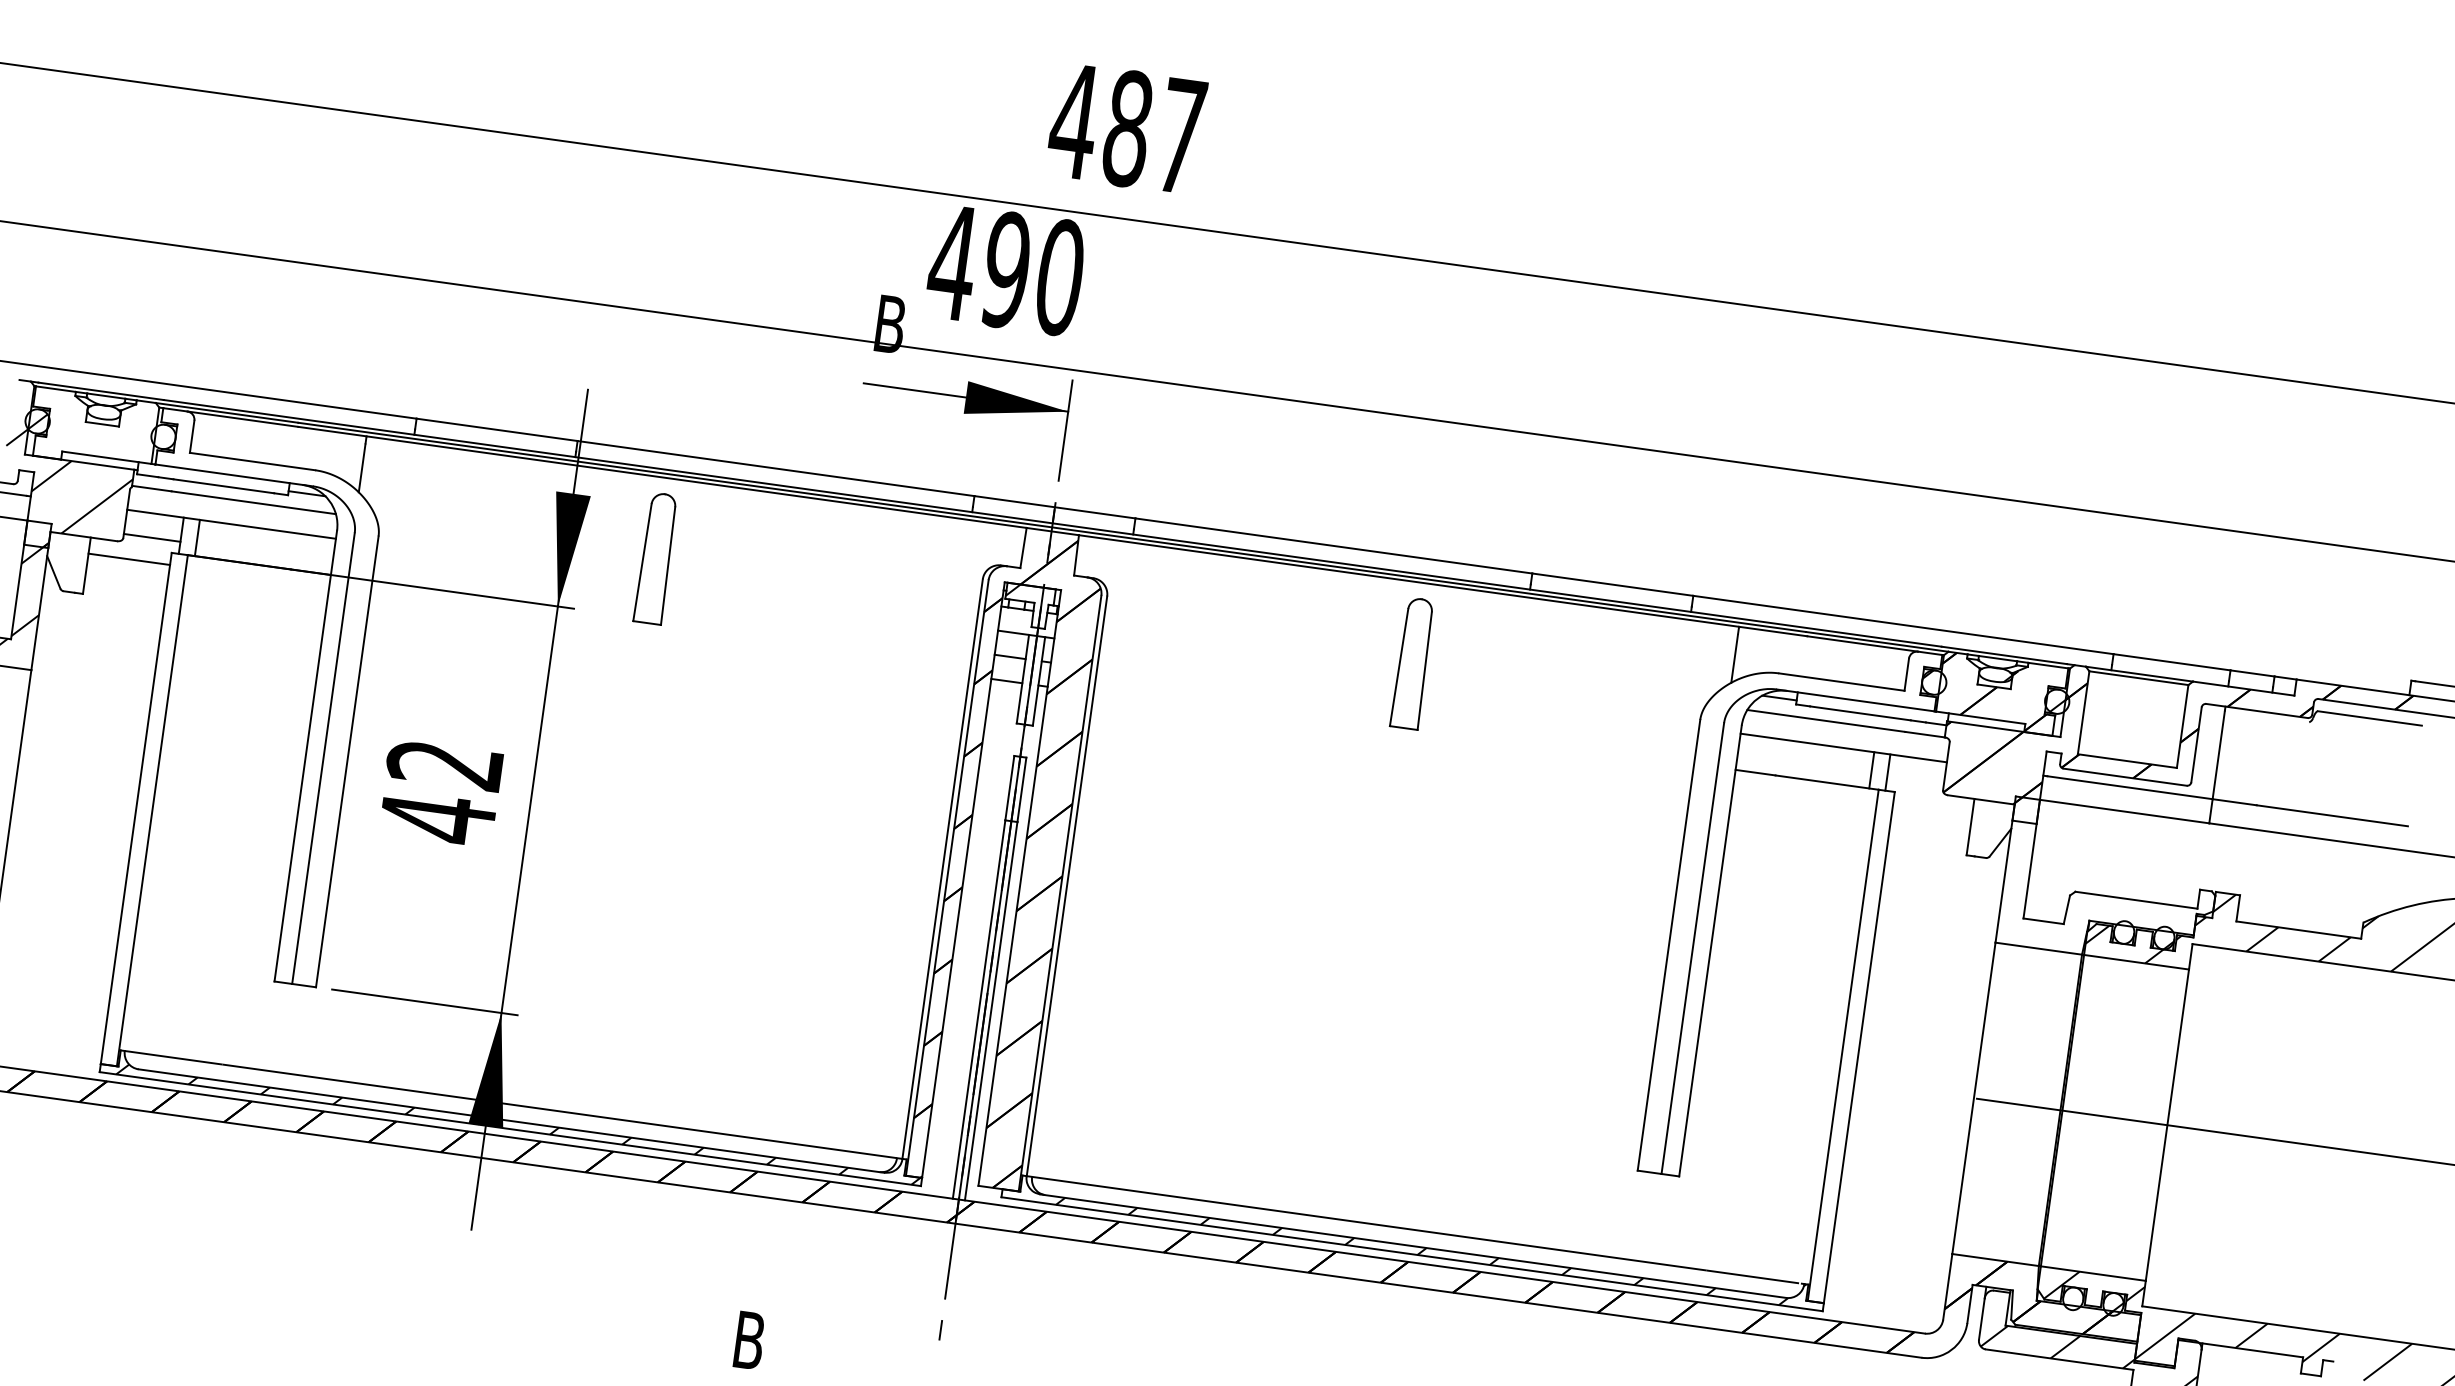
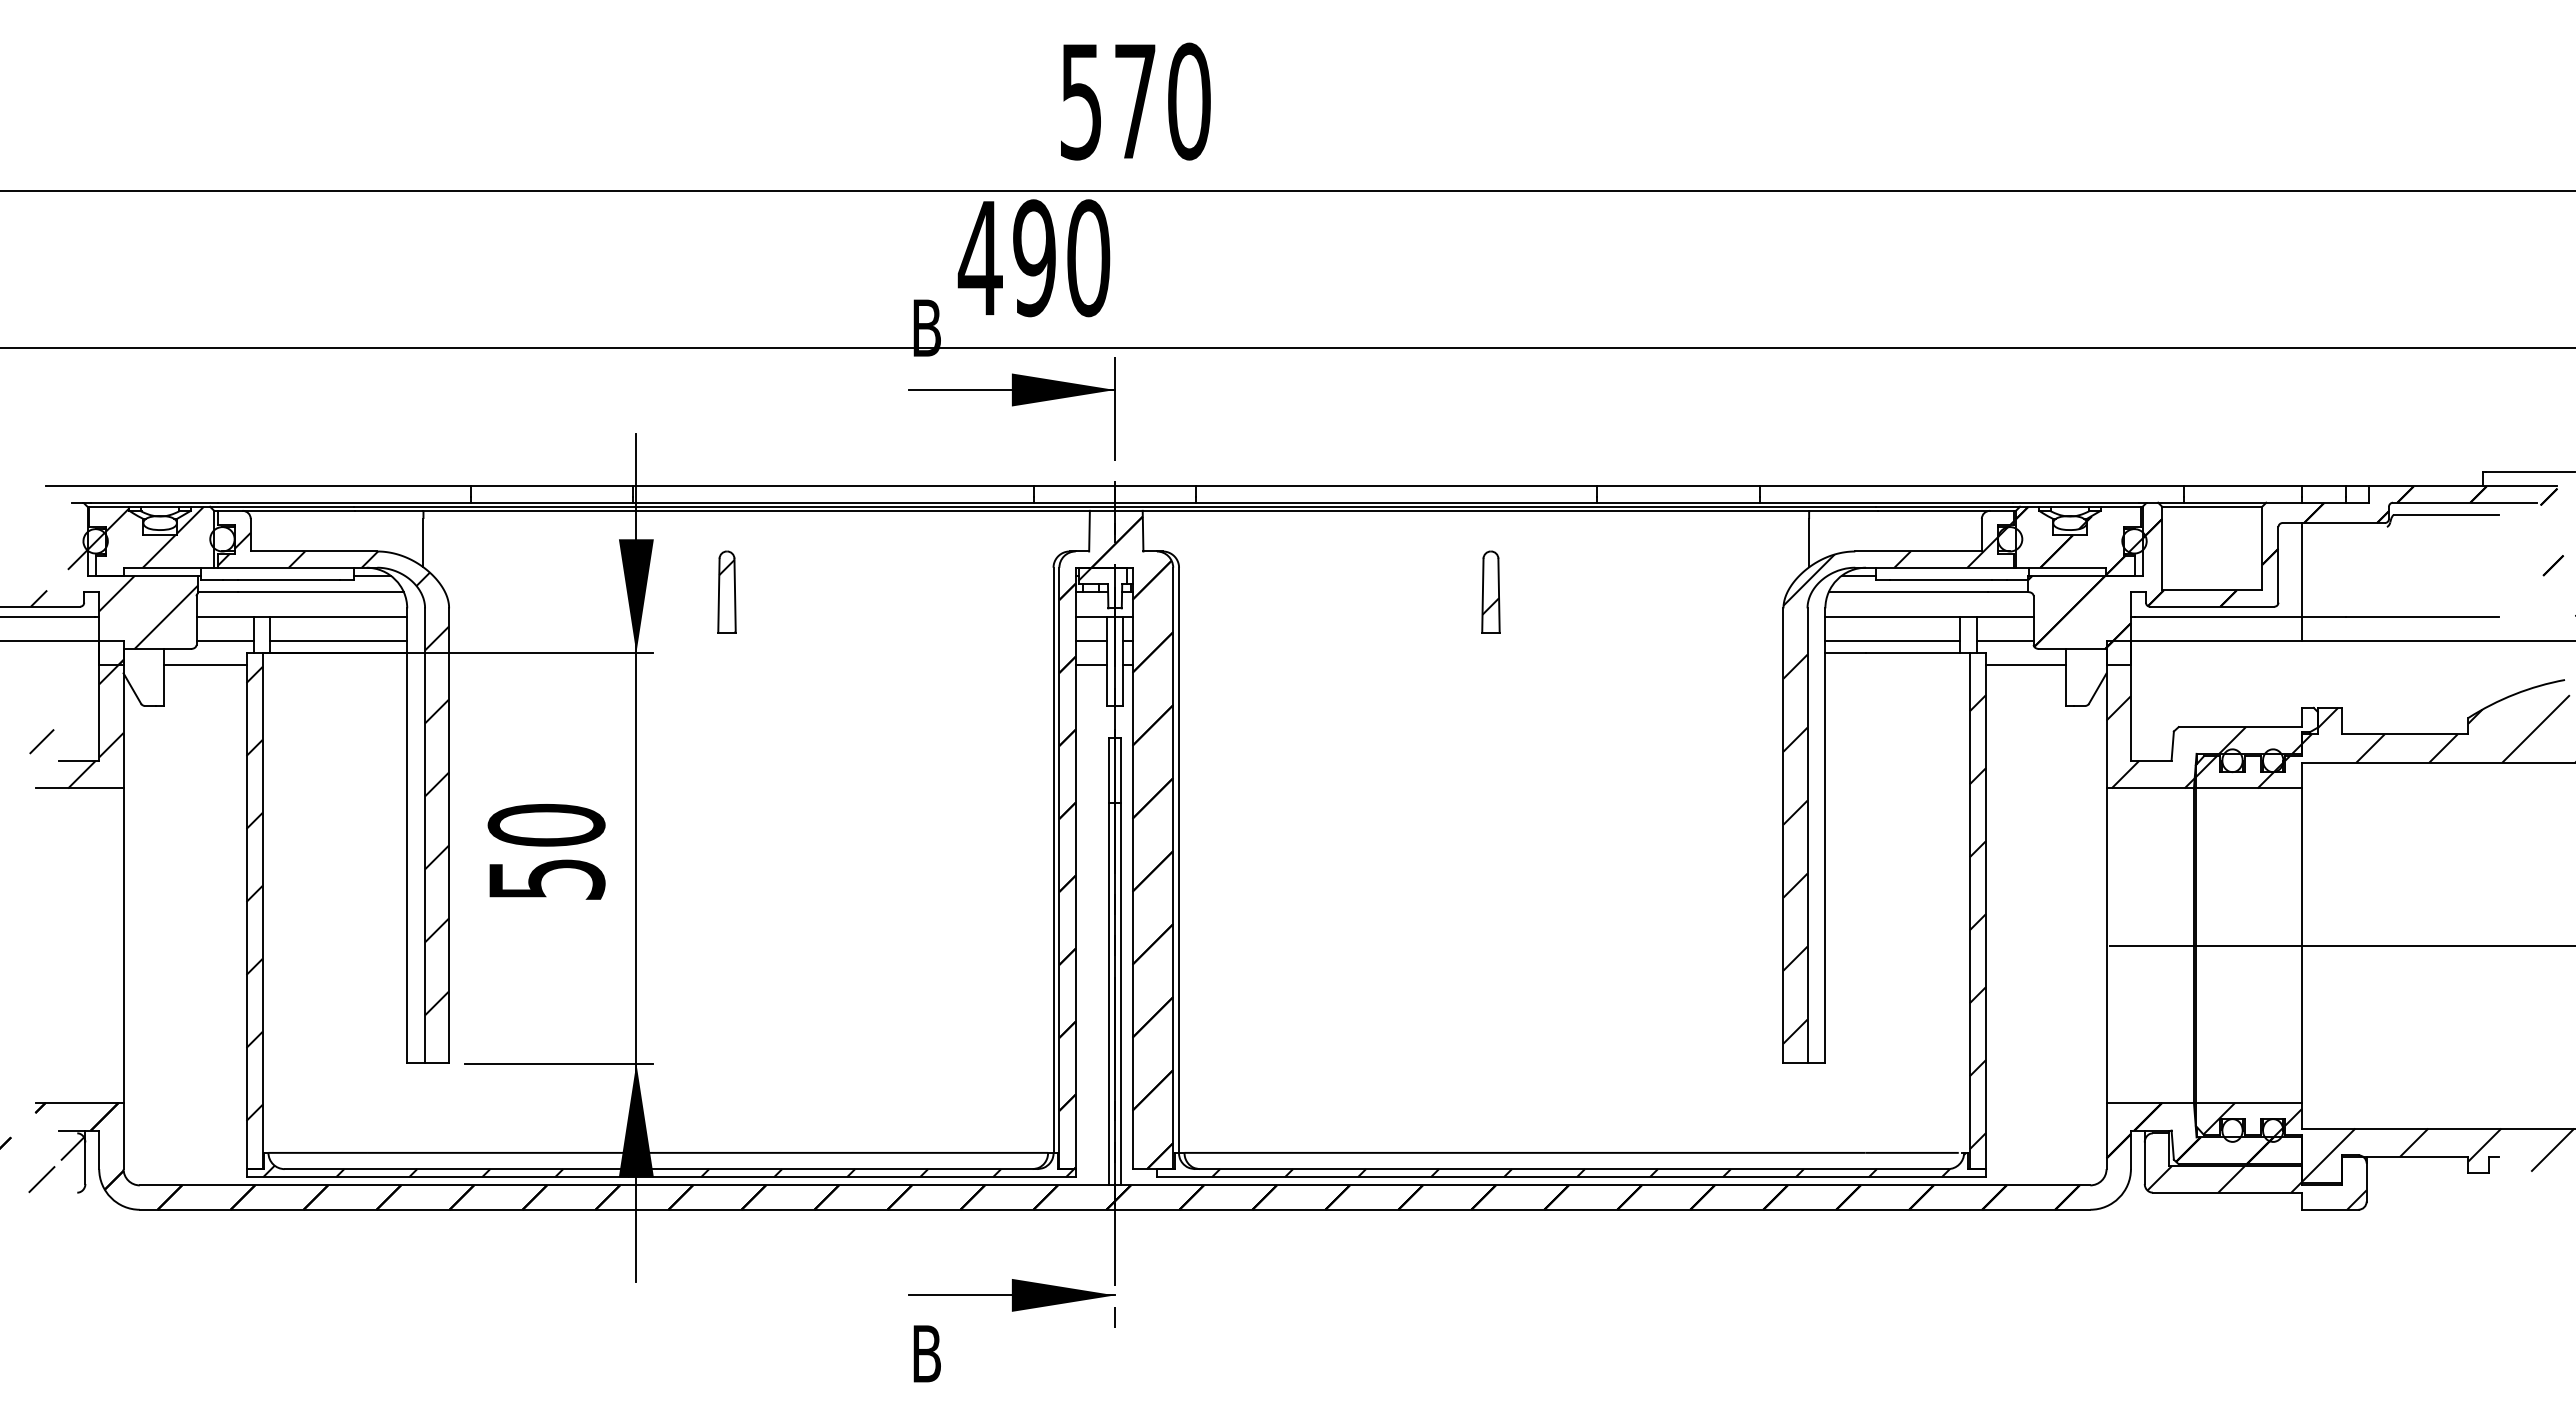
text: (1127, 128) -> (1134, 101), 487 -> 570
hatch: (96, 424) -> (154, 536), added
line: (264, 553) -> (338, 640), added
part: (655, 557) -> (726, 591), size x0.62
part: (1412, 662) -> (1490, 591), size x0.62
hatch: (241, 684) -> (333, 773), added
line: (1803, 766) -> (1892, 640), added
line: (1914, 782) -> (2004, 640), added
hatch: (146, 792) -> (254, 893), added
text: (441, 792) -> (546, 853), 42 -> 50
line: (1932, 809) -> (2025, 665), added
hatch: (2101, 882) -> (2203, 714), added
hatch: (1790, 907) -> (1898, 781), added
hatch: (1849, 1057) -> (1977, 922), added
part: (841, 1294) -> (1011, 1295), added

